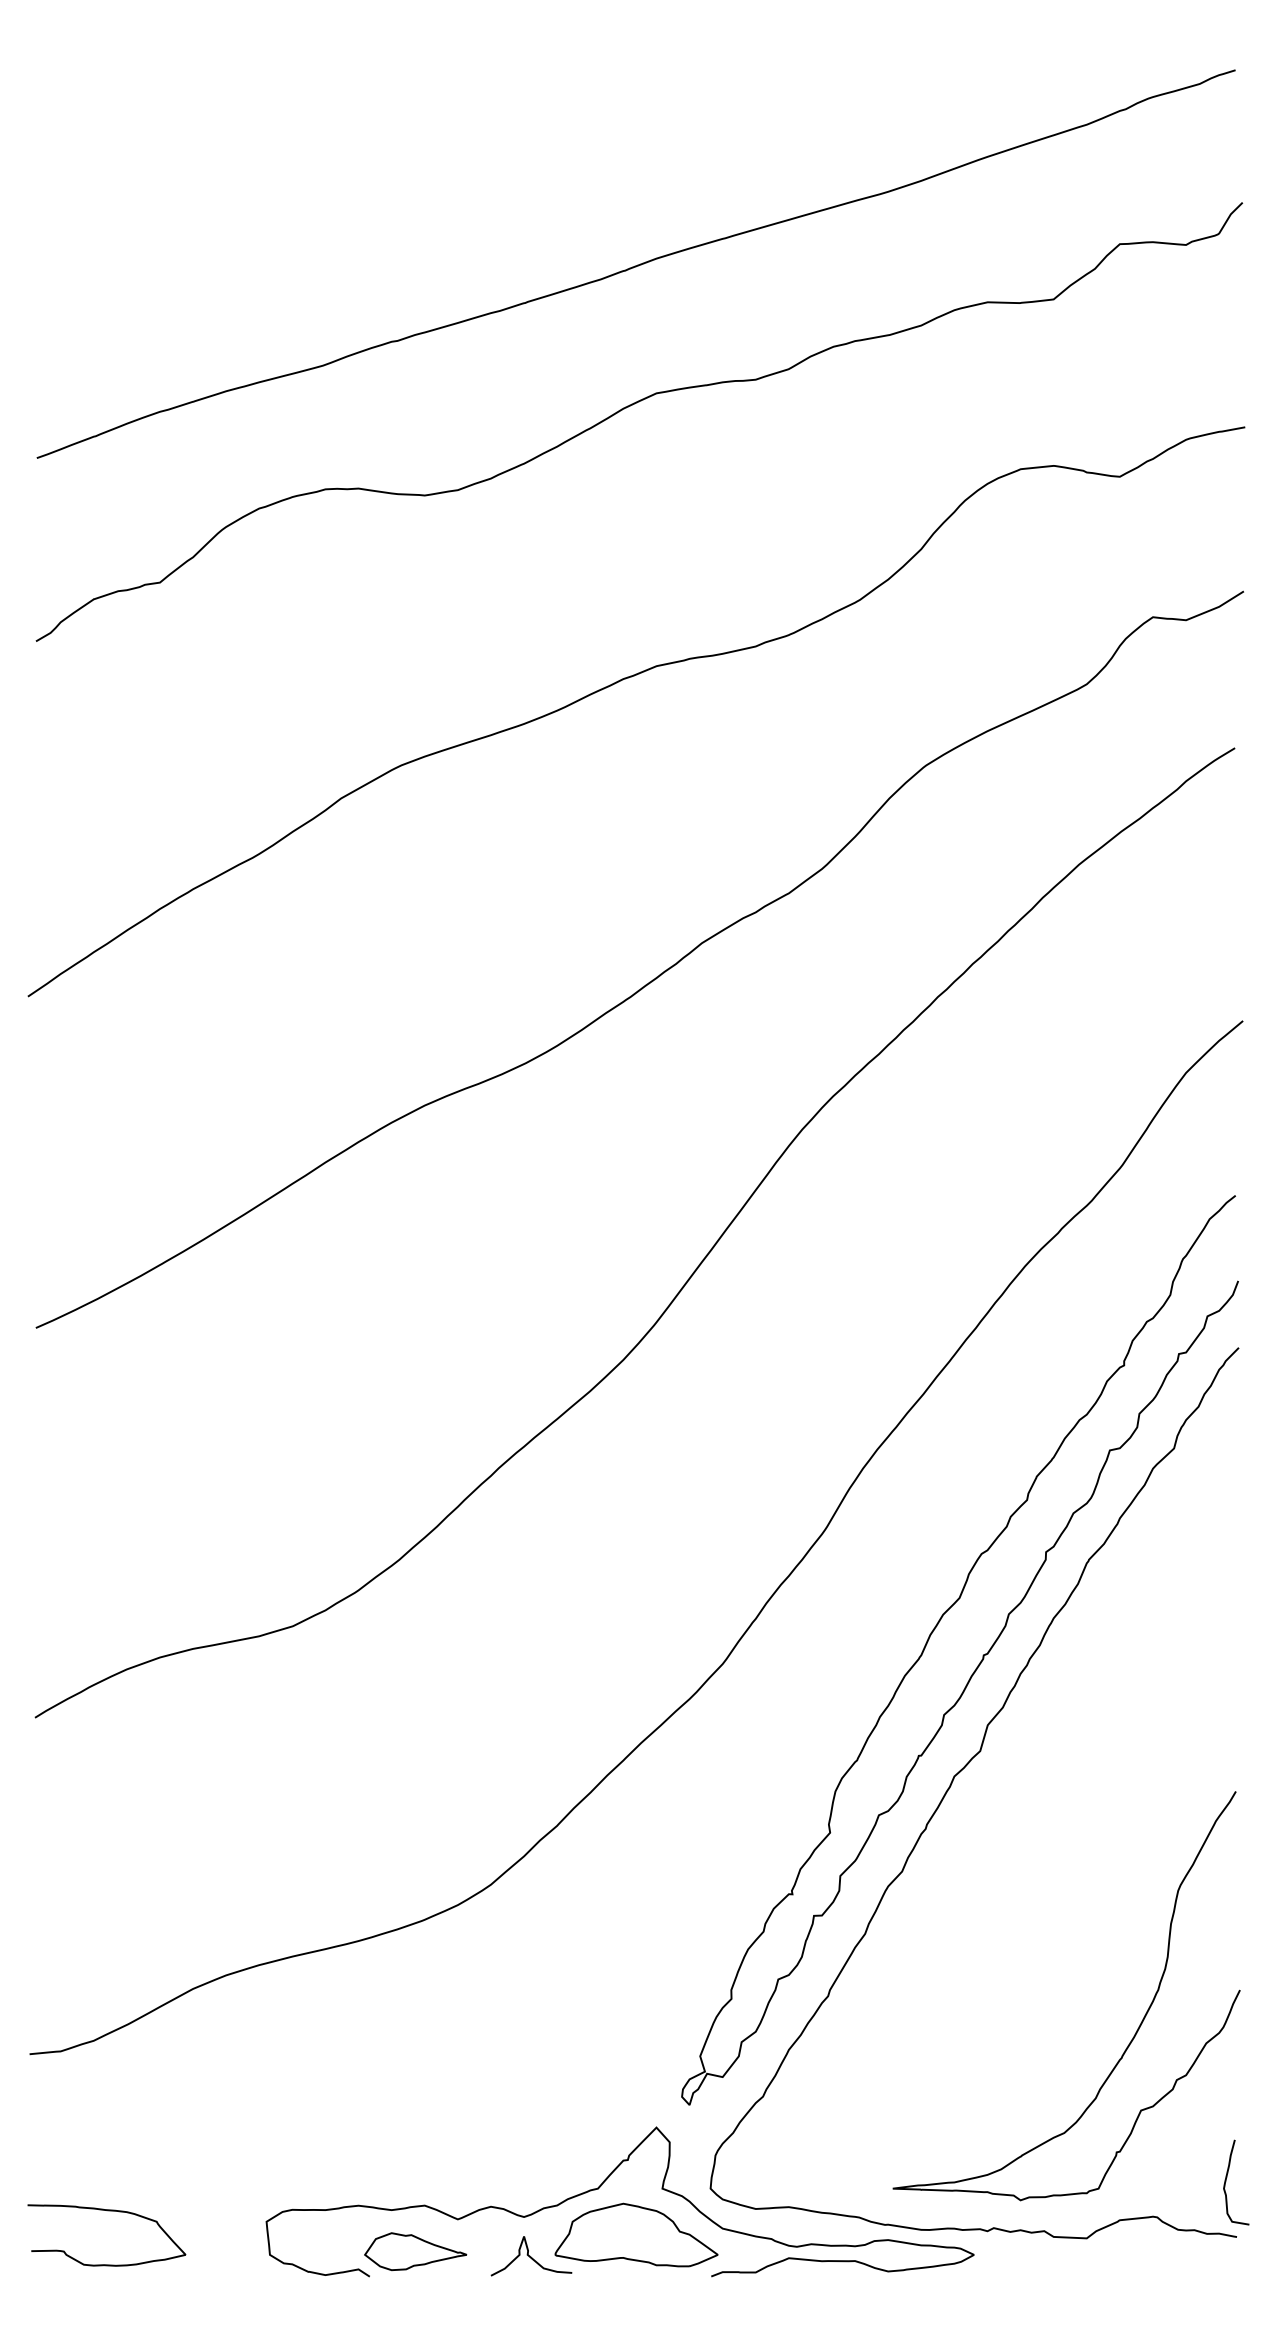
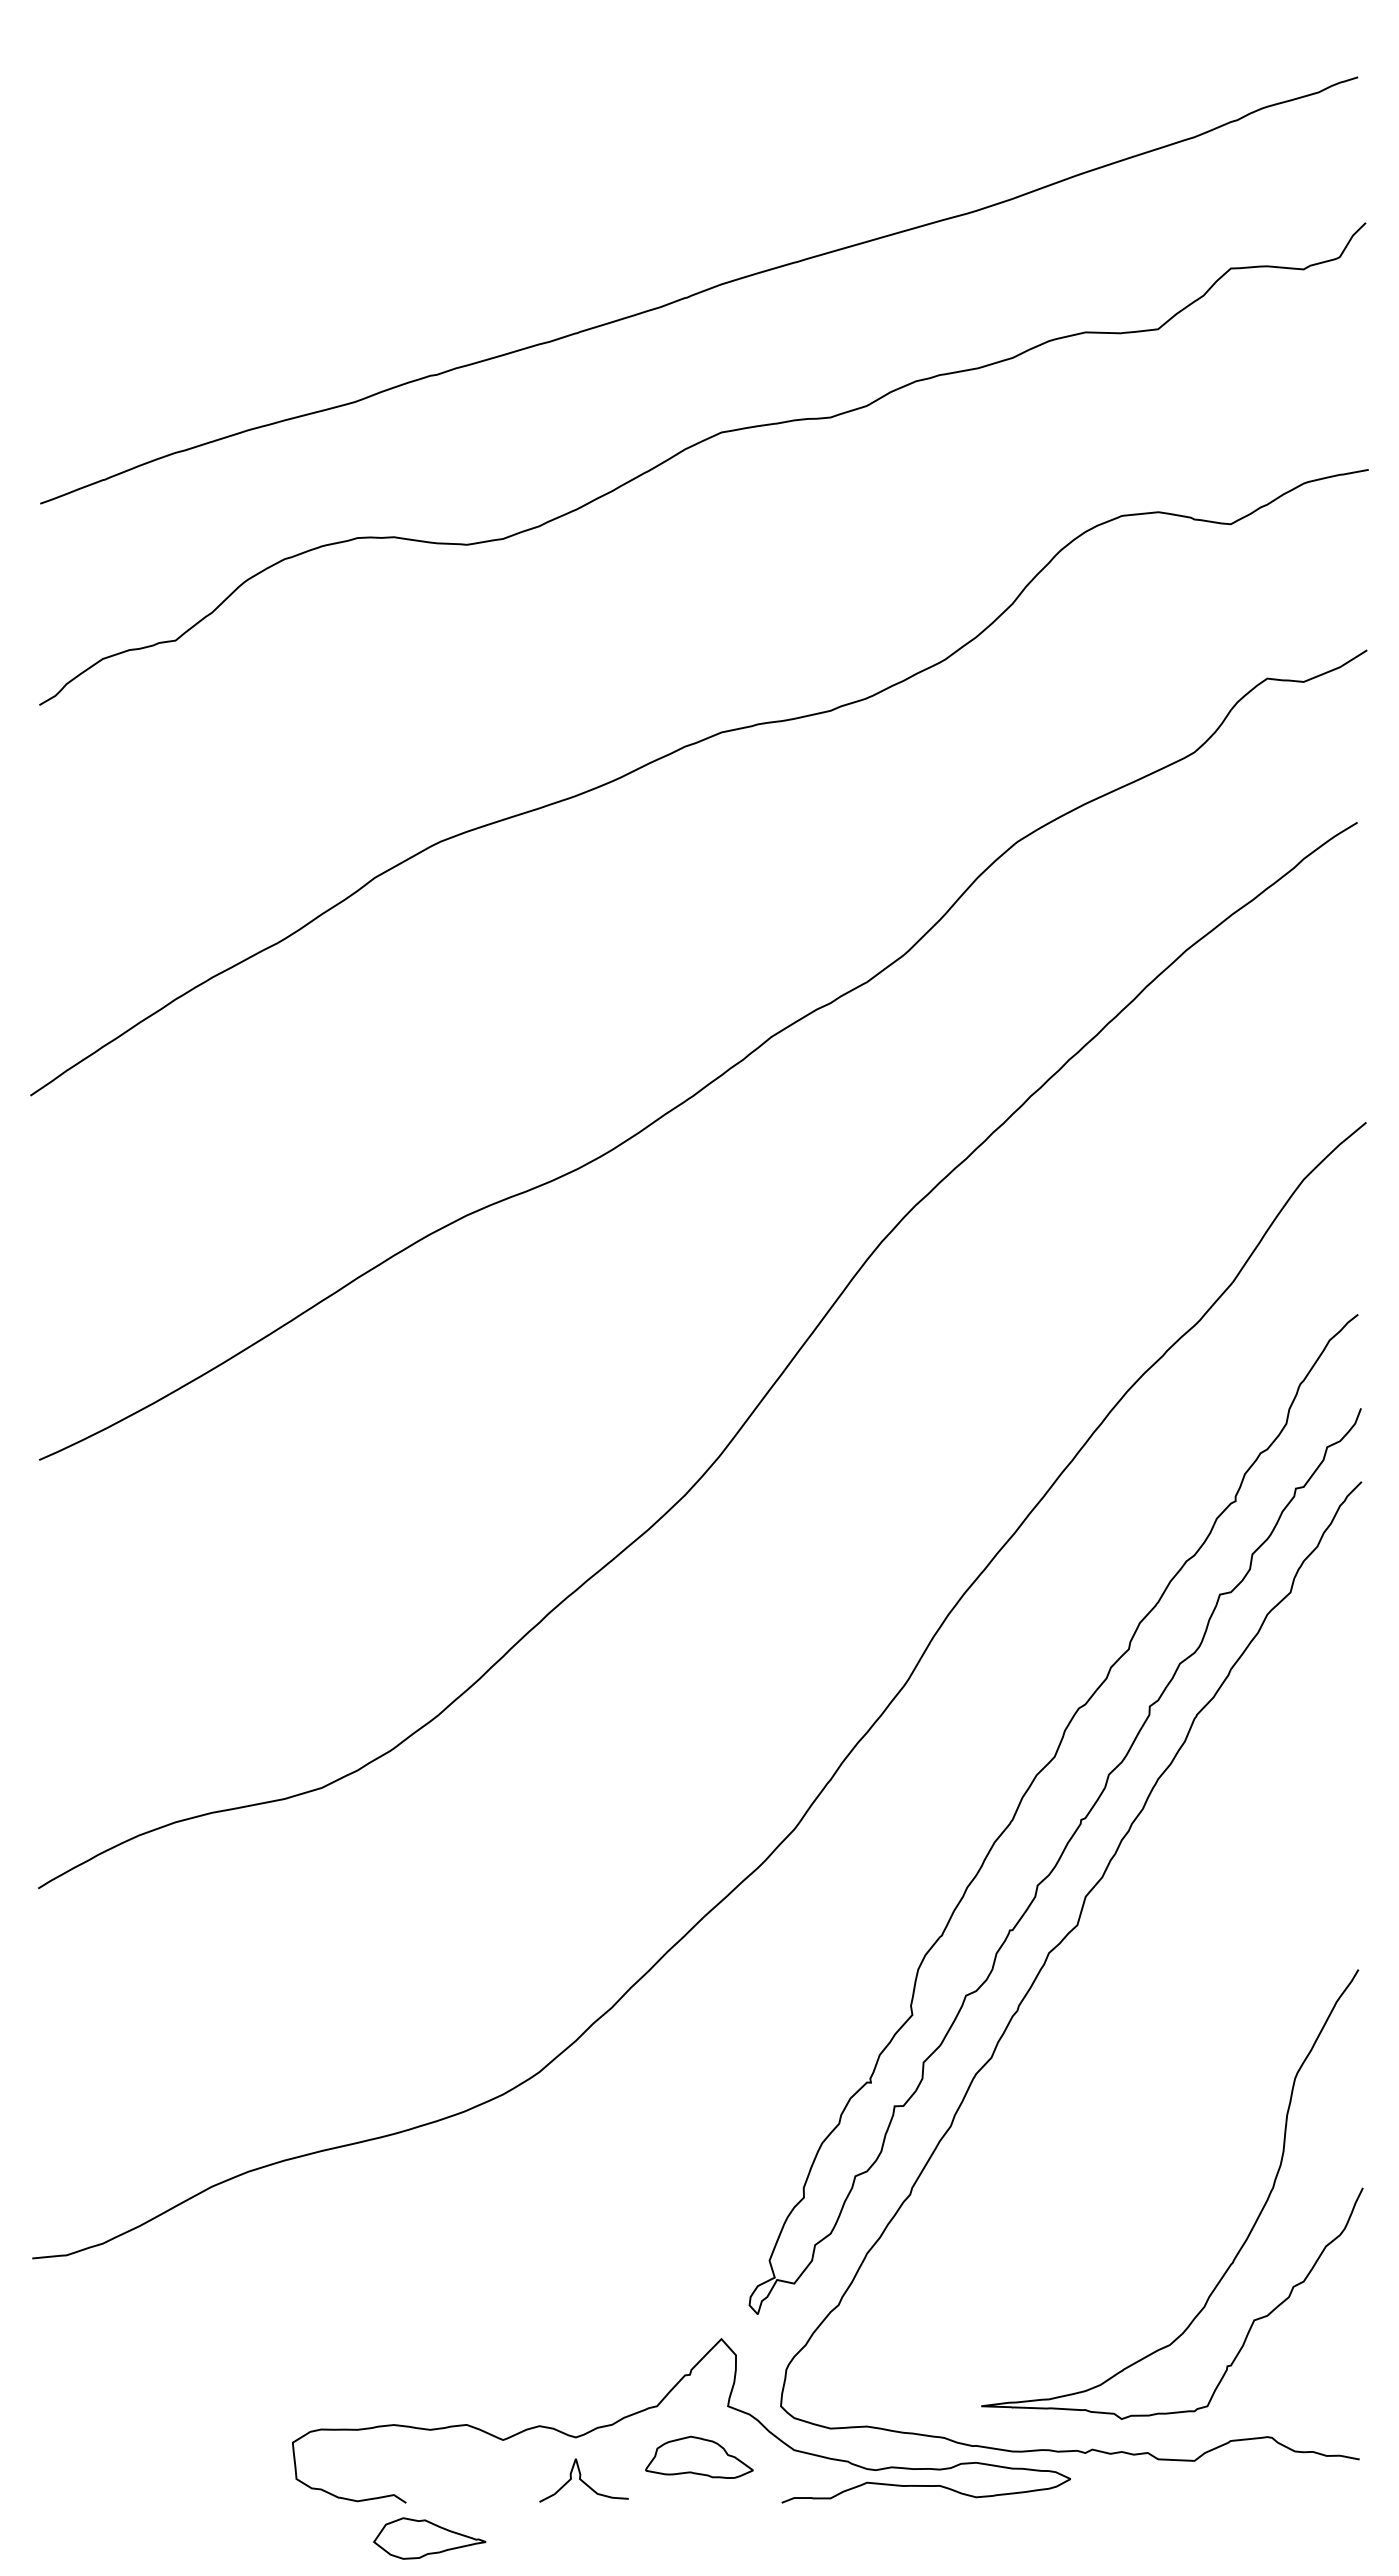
curve: (1226, 2179) -> (1348, 2396), removed
curve: (110, 2211) -> (121, 2431), removed
part: (636, 2235) -> (699, 2457), size x0.6
part: (415, 2251) -> (429, 2538), moved

